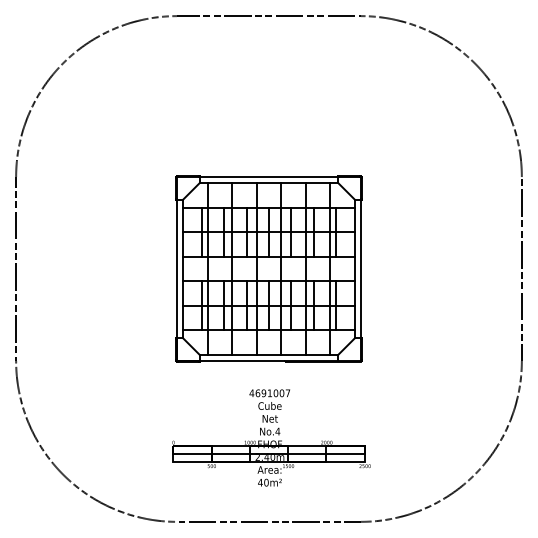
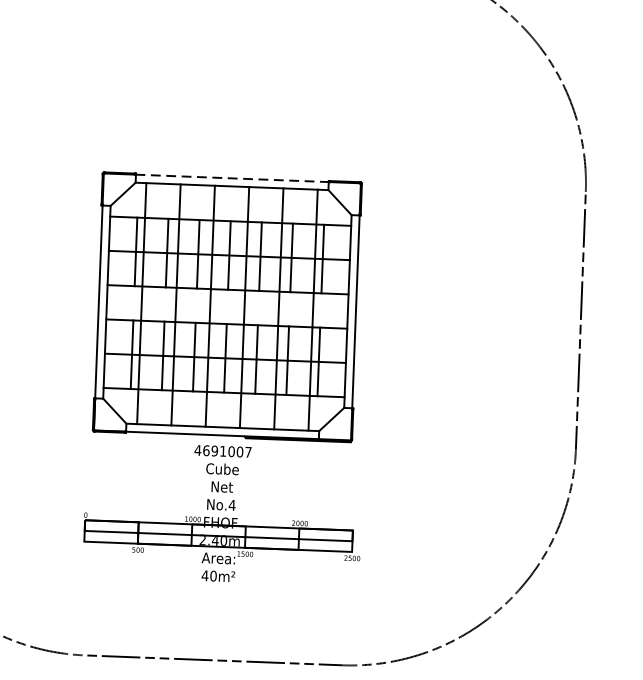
line: (269, 177) -> (233, 179), solid -> dashed
part: (271, 437) -> (223, 513), moved

